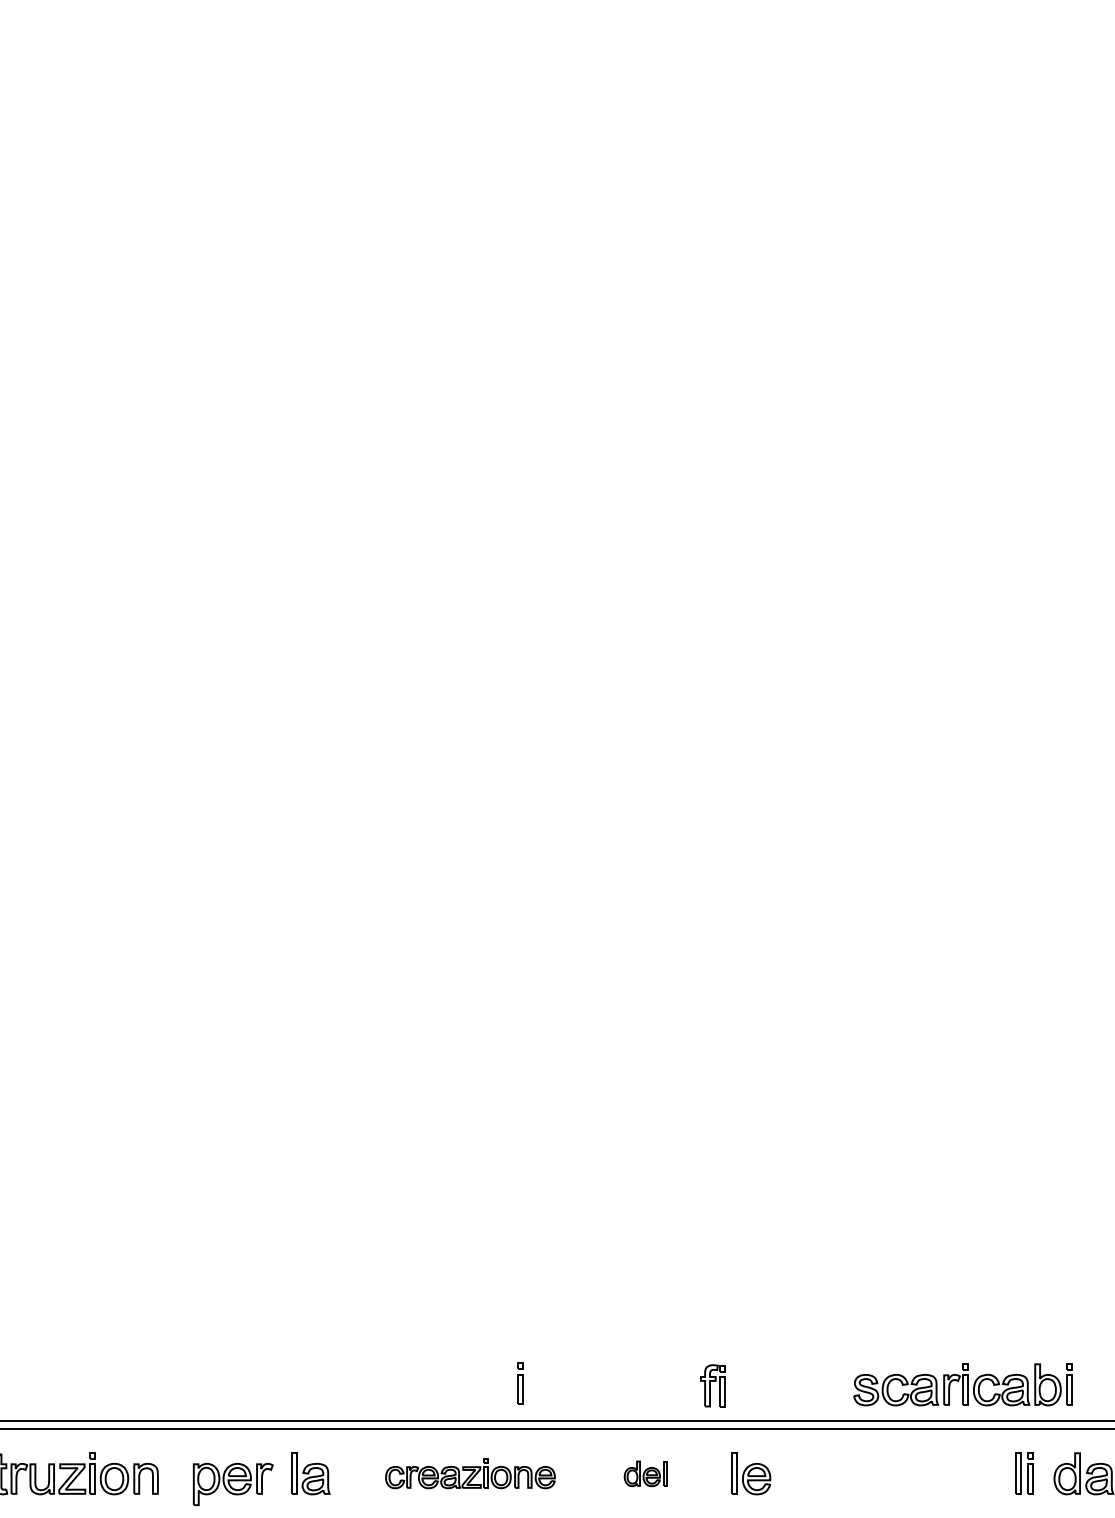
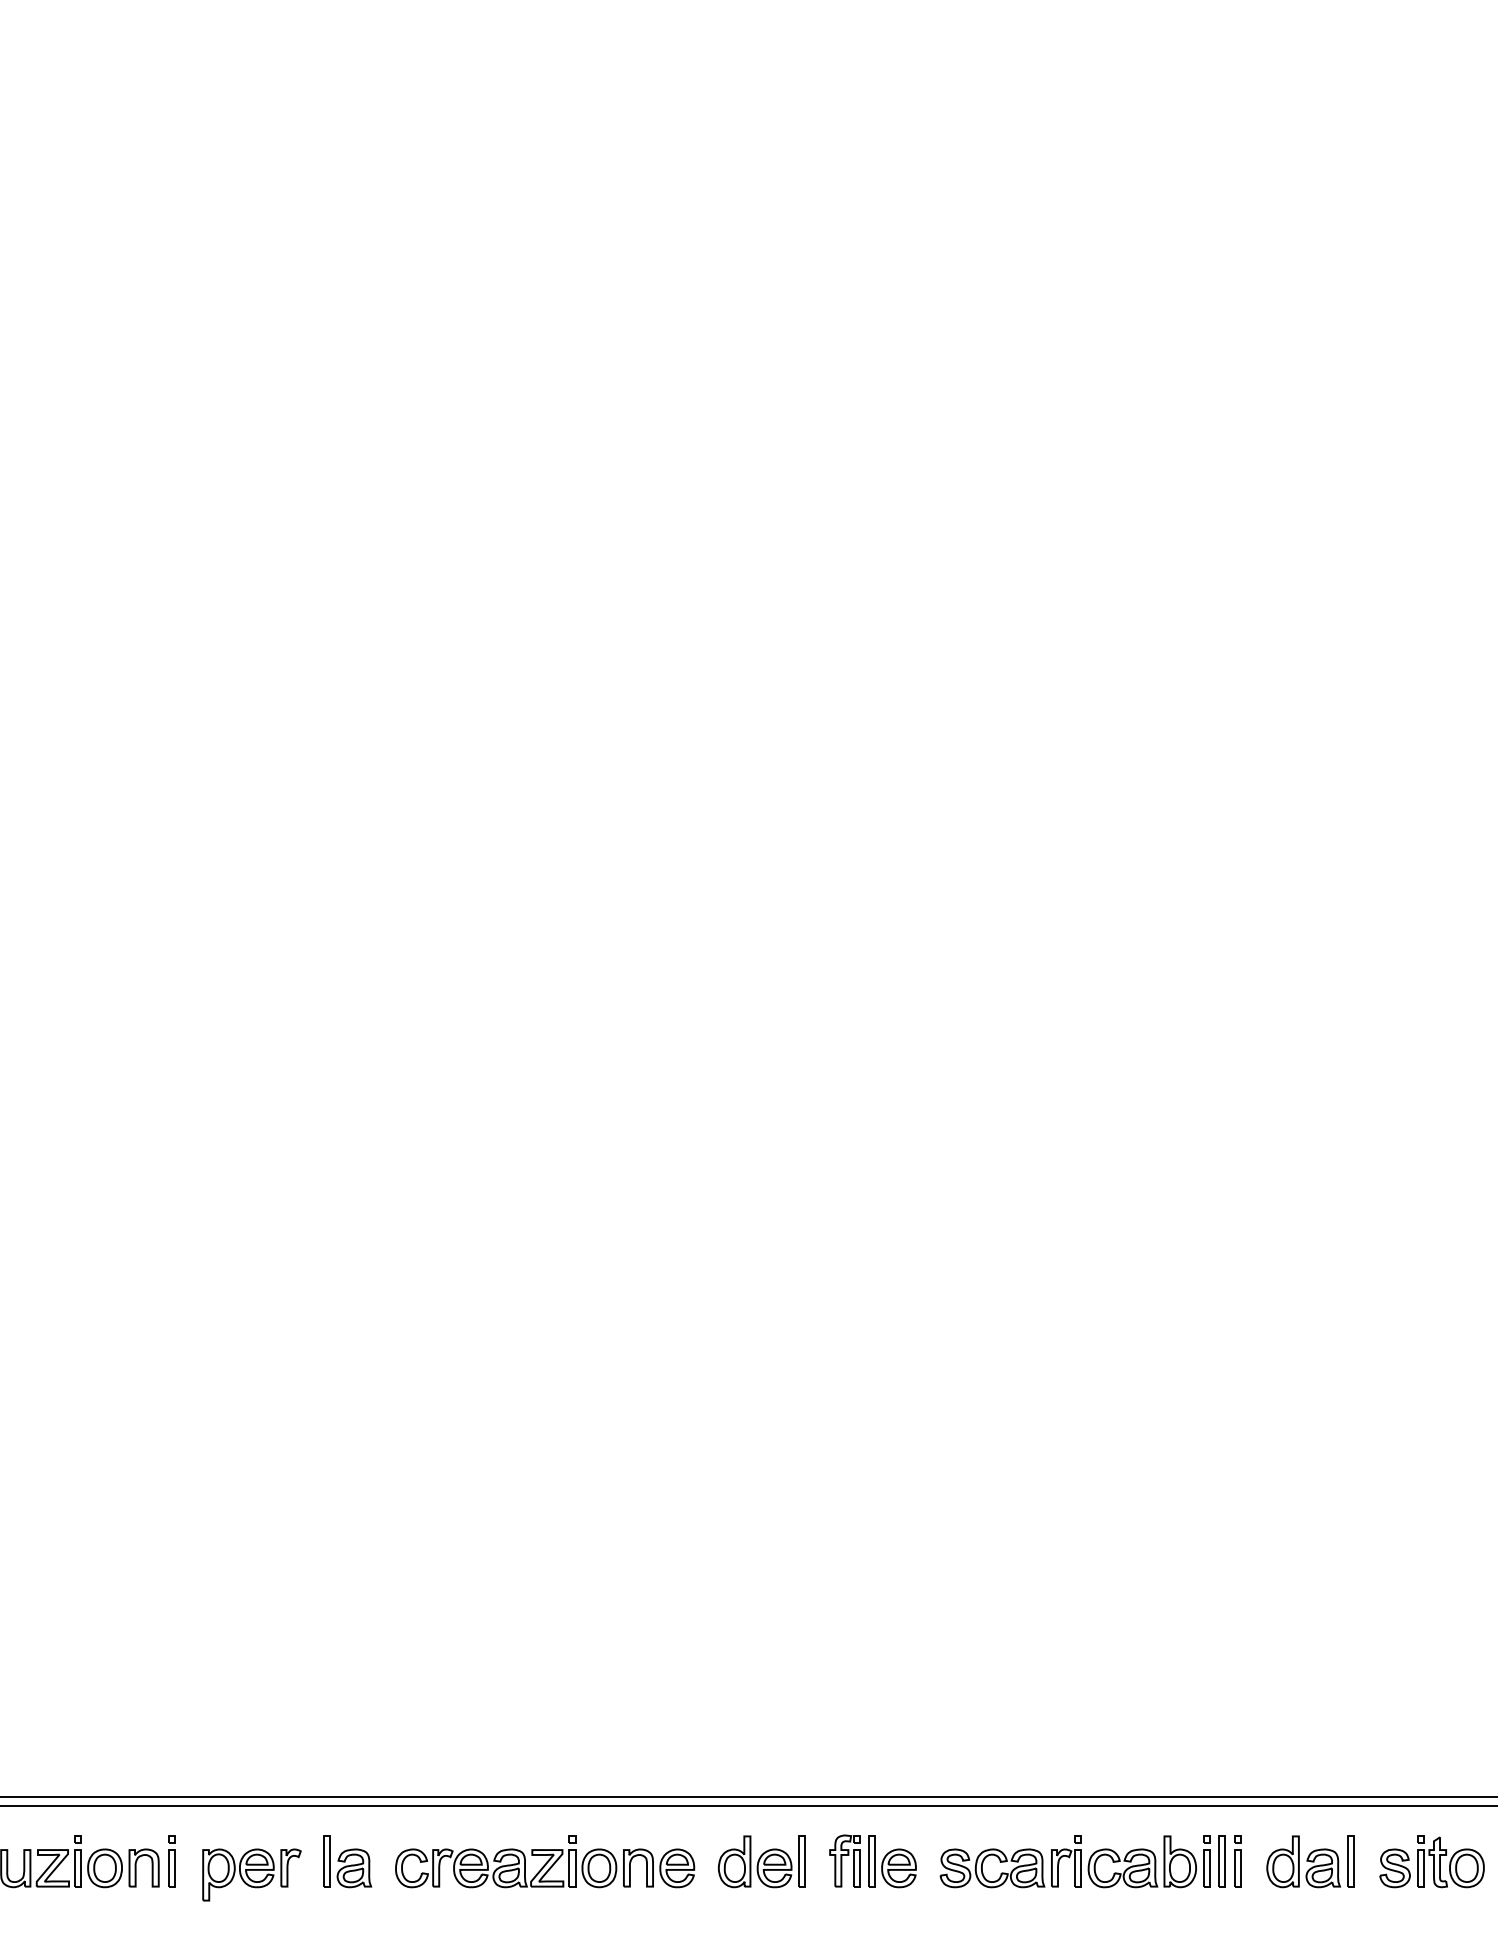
part: (520, 1383) -> (171, 1861), moved
part: (962, 1384) -> (1074, 1861), moved
part: (712, 1385) -> (844, 1860), moved
part: (470, 1473) -> (545, 1861), size x1.43
part: (645, 1473) -> (761, 1861), size x1.67

